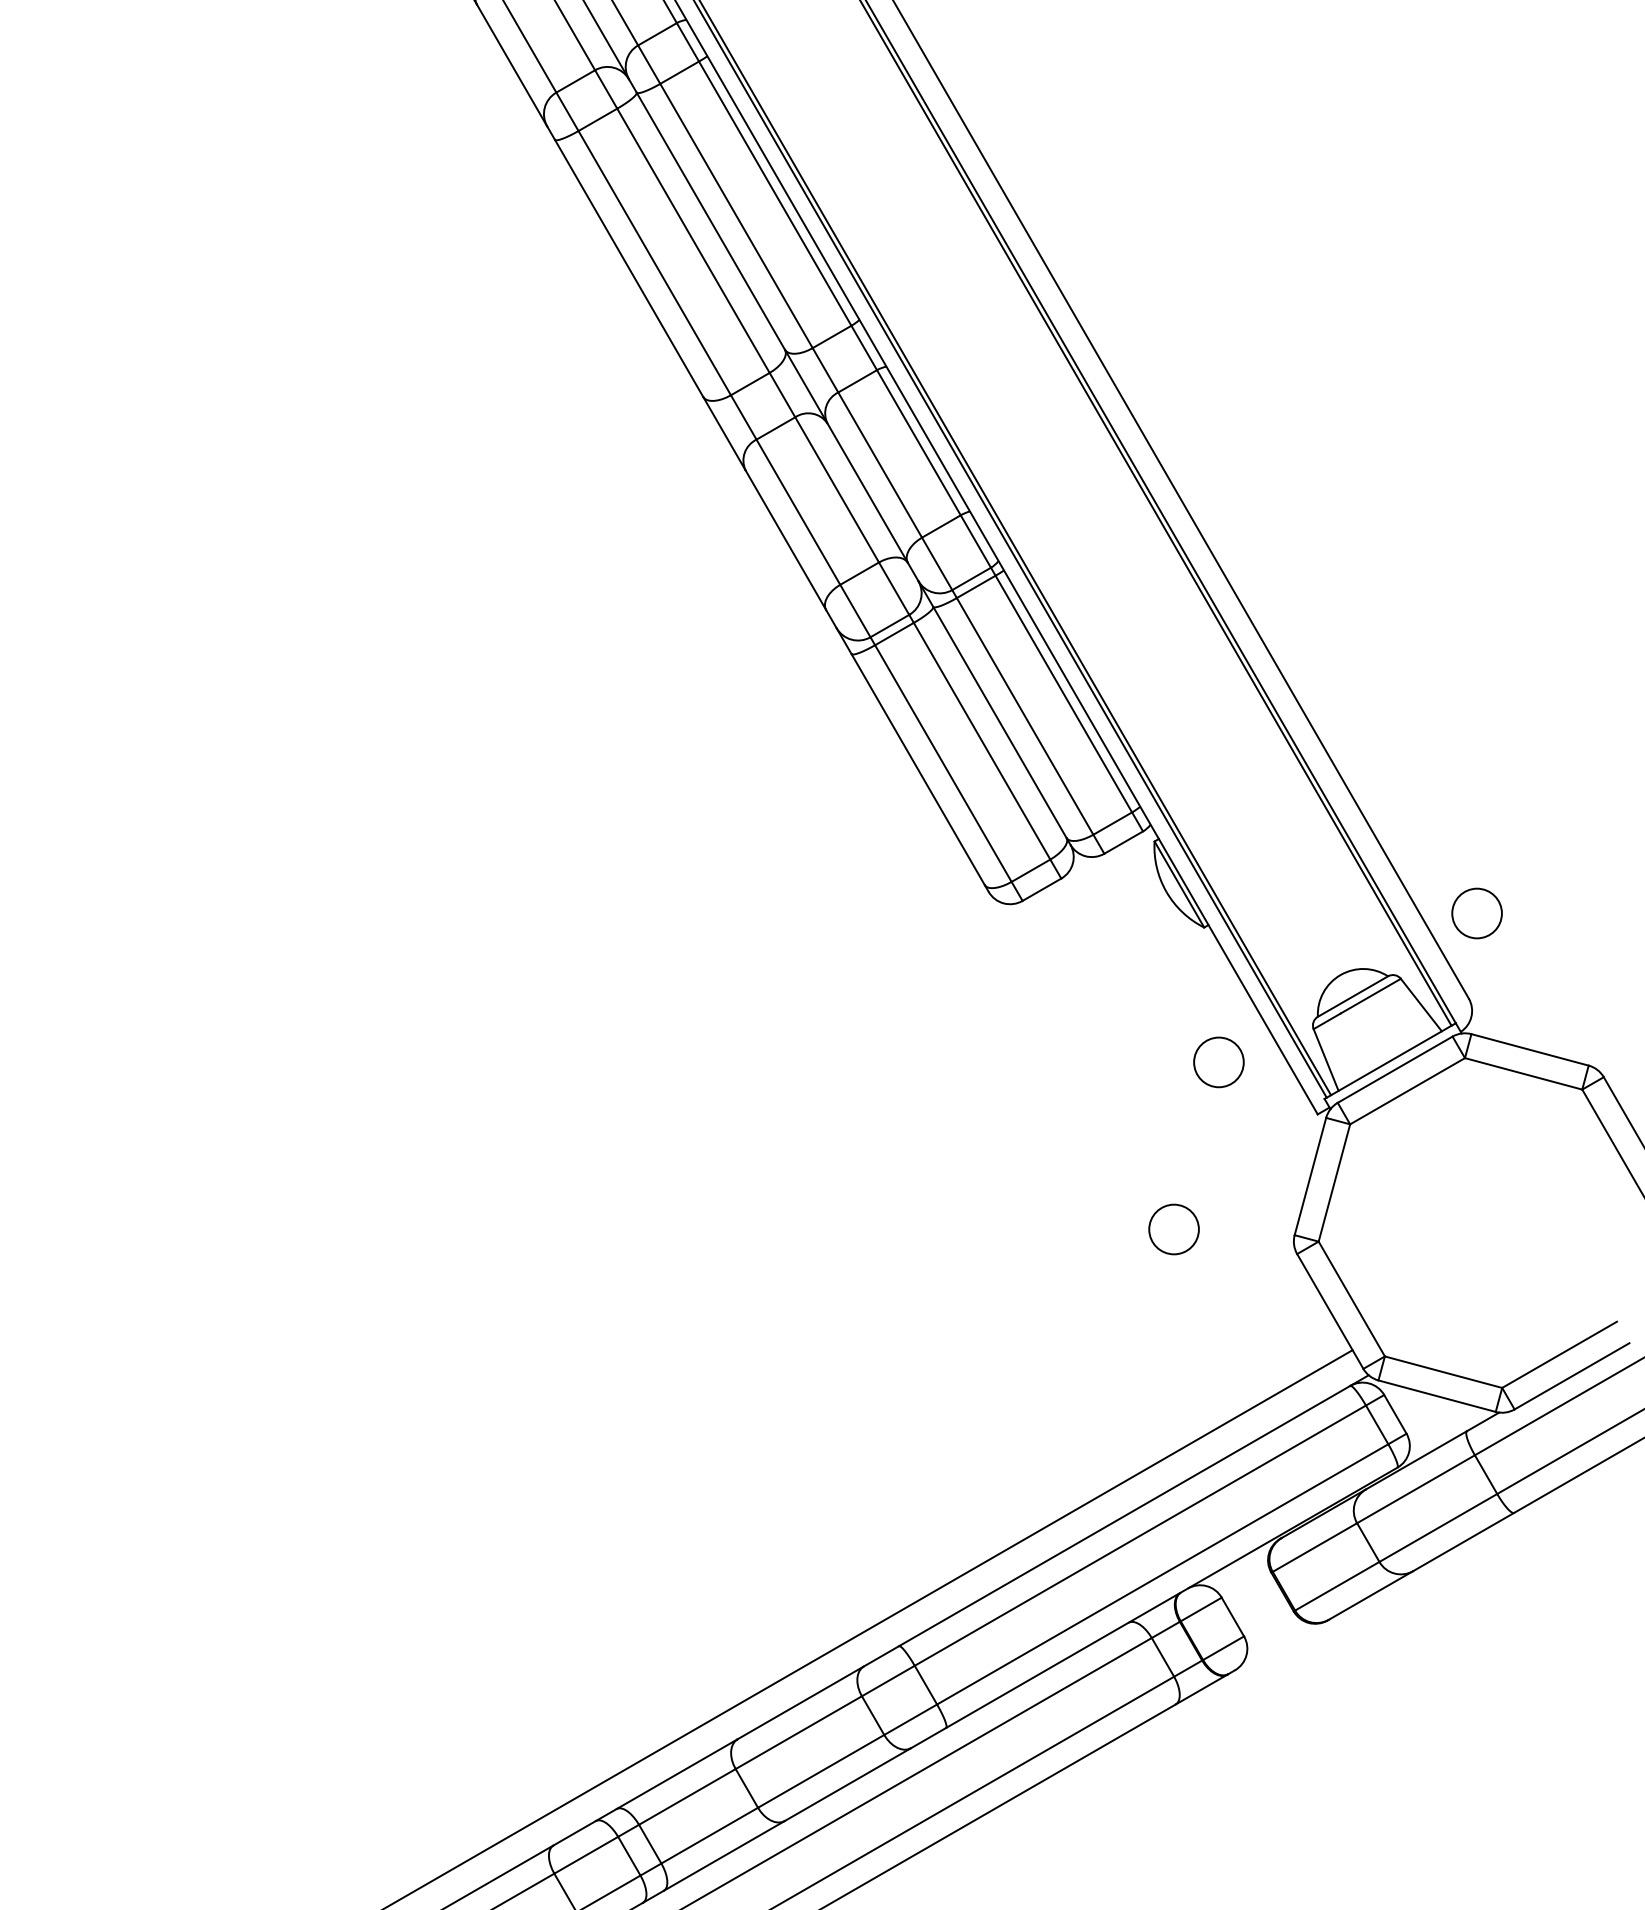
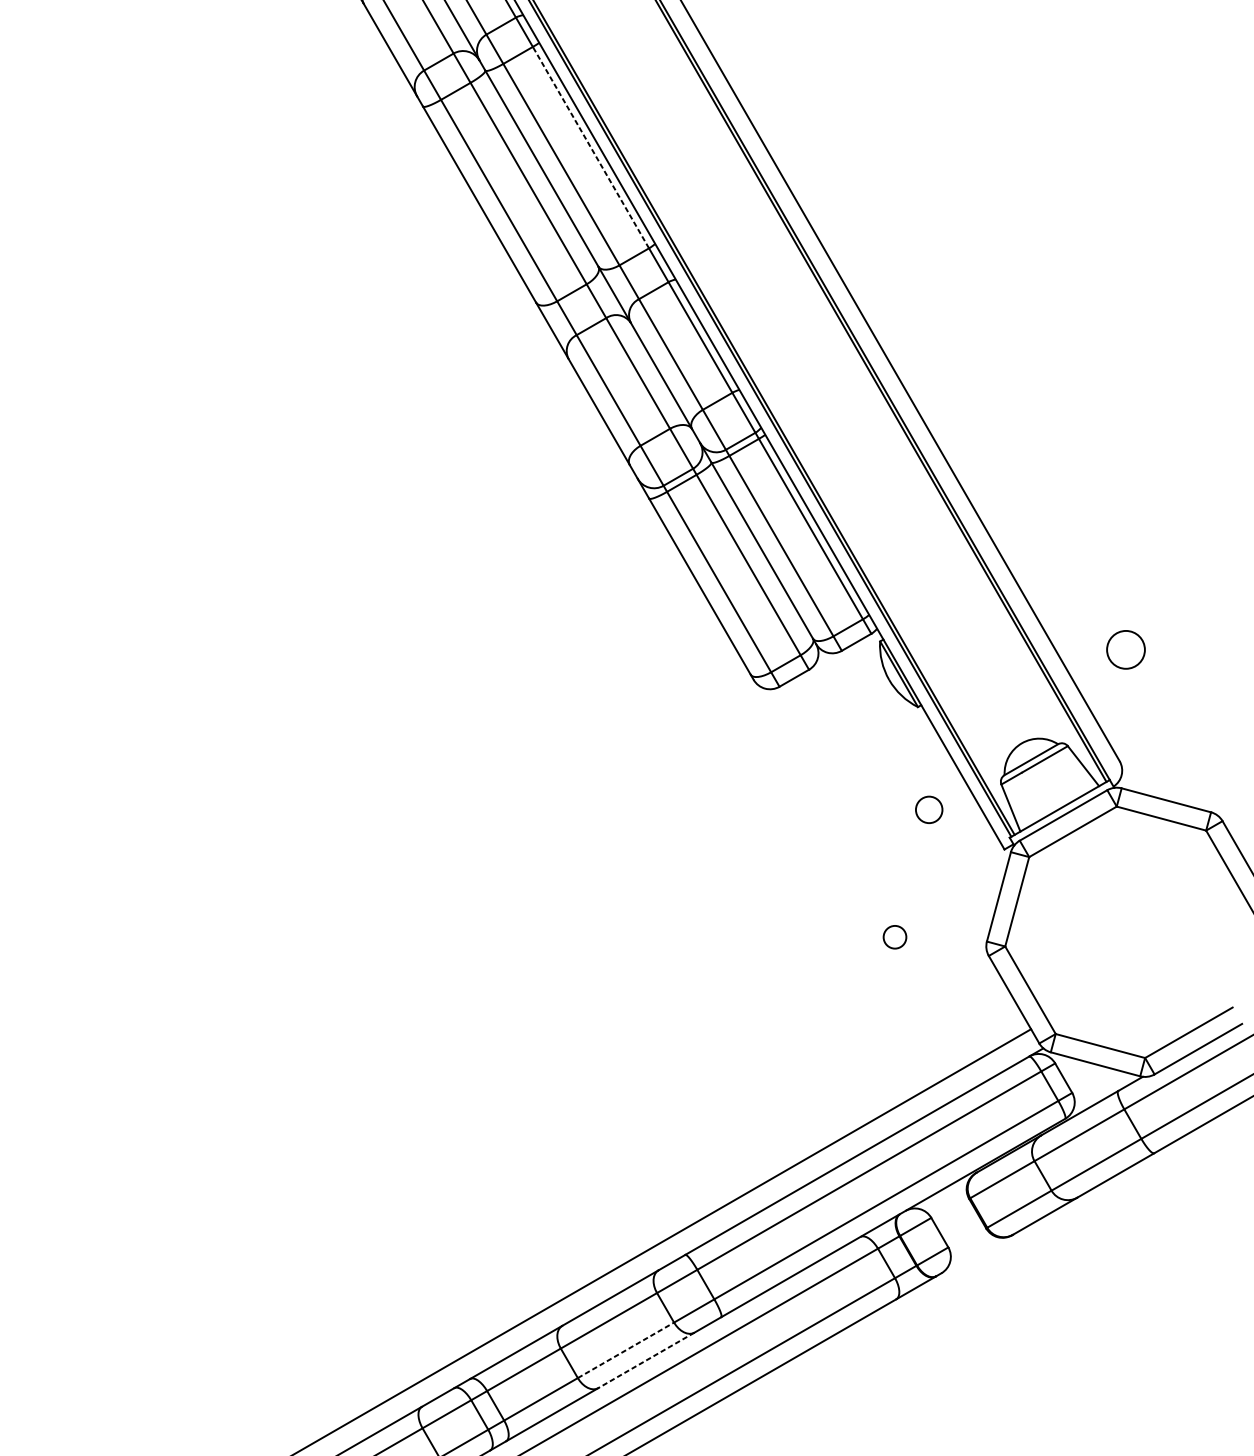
line: (775, 193) -> (591, 147), solid -> dashed
circle: (1476, 913) -> (1125, 649), moved
circle: (1218, 1062) -> (928, 809), size x0.7
circle: (1173, 1229) -> (894, 937), size x0.6
line: (821, 1771) -> (626, 1350), solid -> dashed
line: (847, 1784) -> (646, 1360), solid -> dashed

